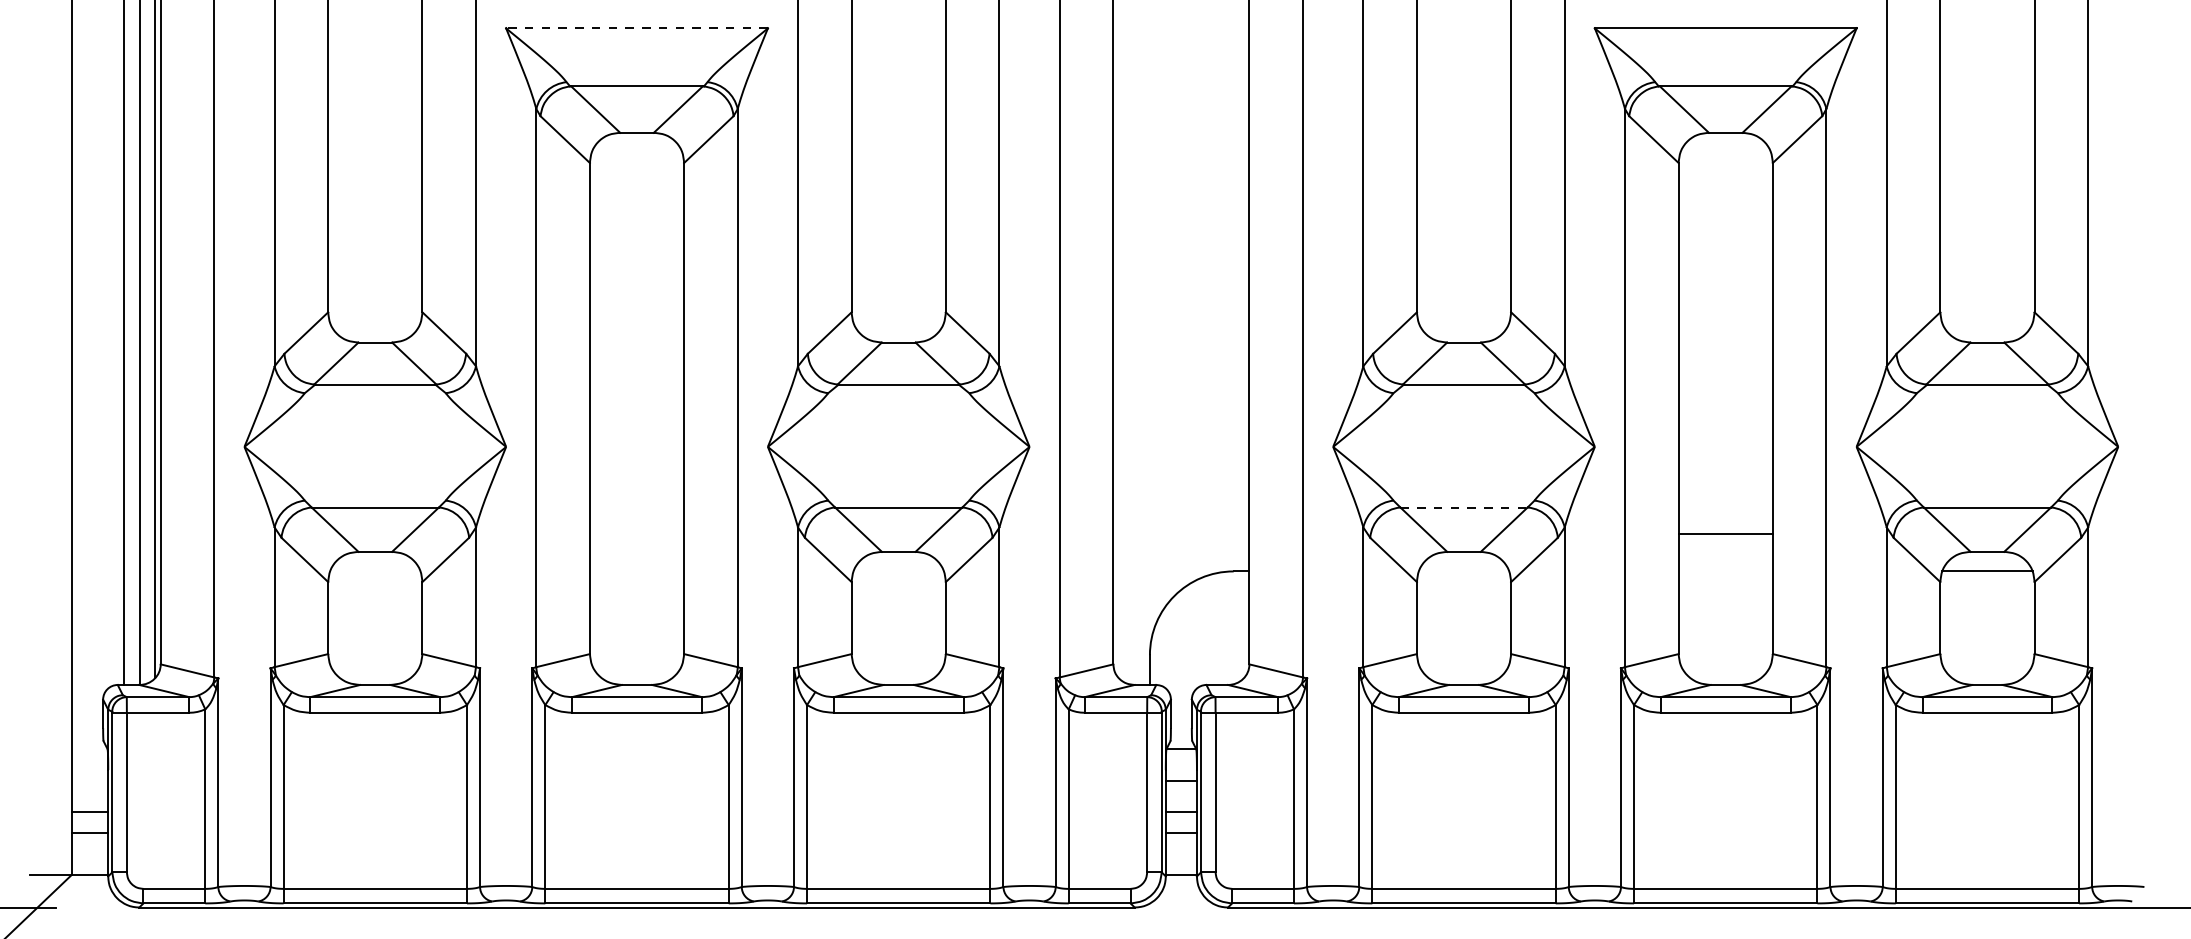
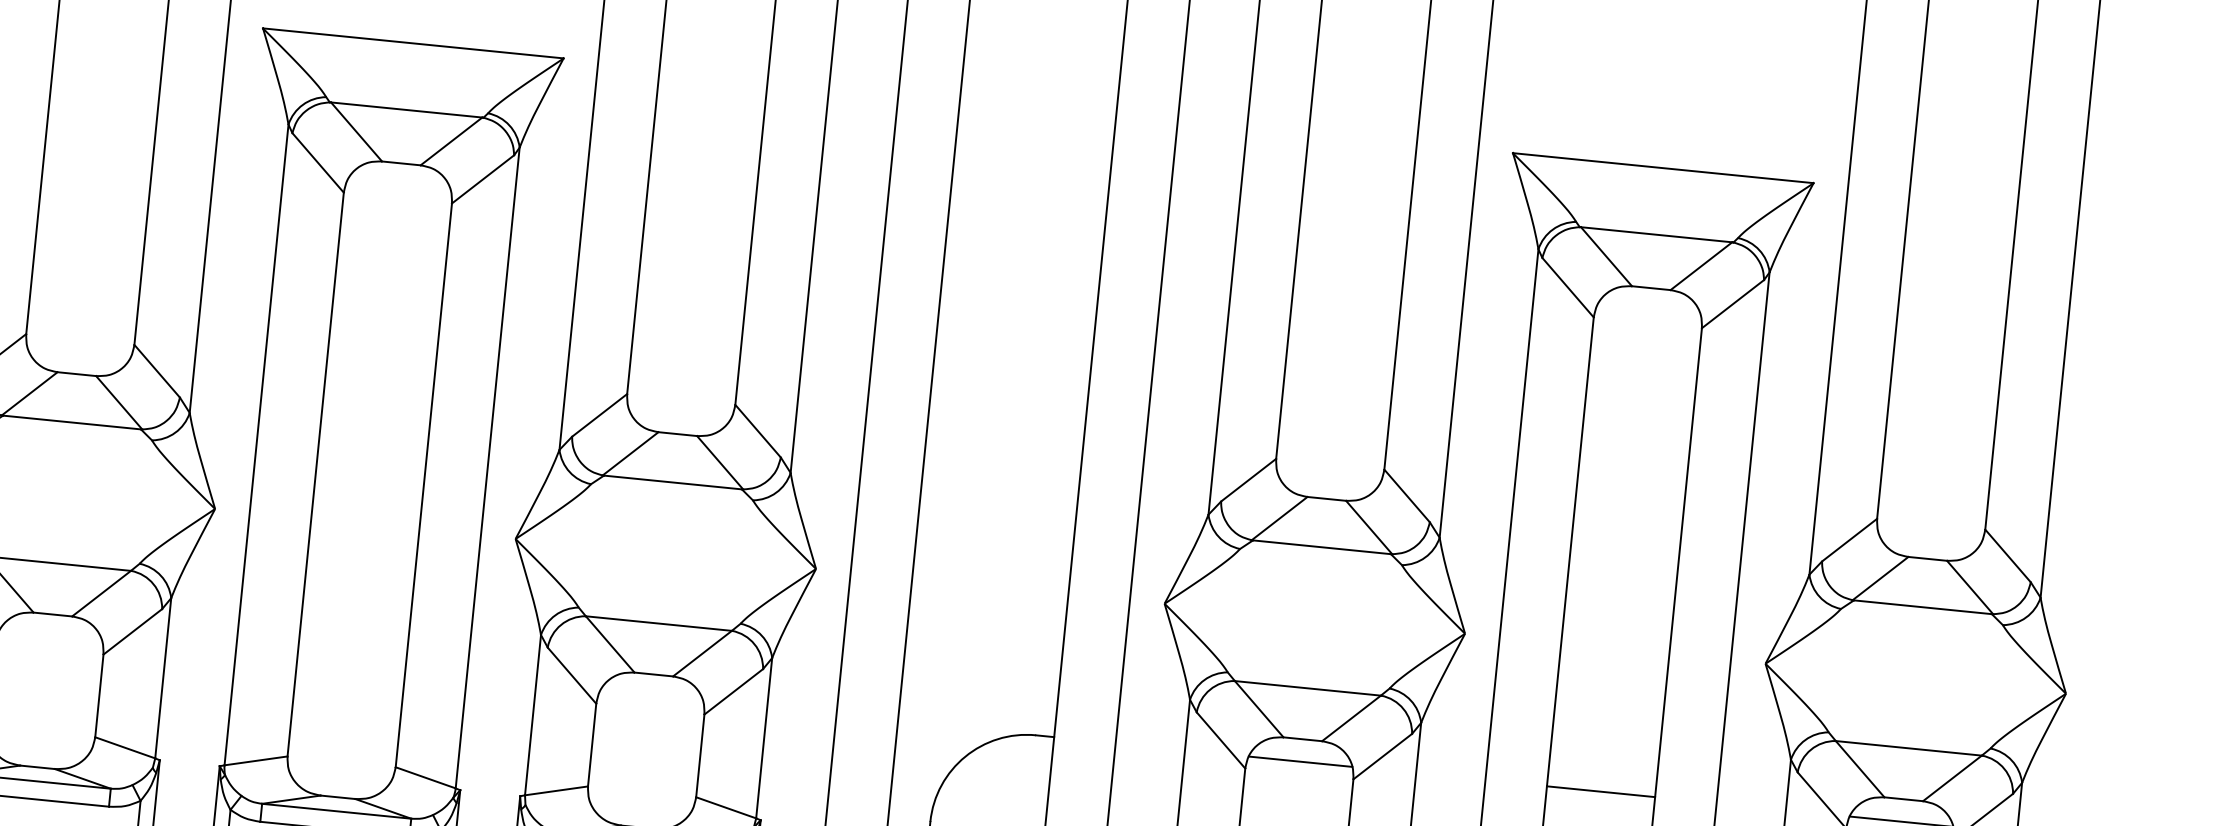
line: (637, 28) -> (413, 43), dashed -> solid
line: (1464, 507) -> (1308, 688), dashed -> solid
line: (1725, 534) -> (1600, 791), moved
line: (1463, 571) -> (1299, 761), added

